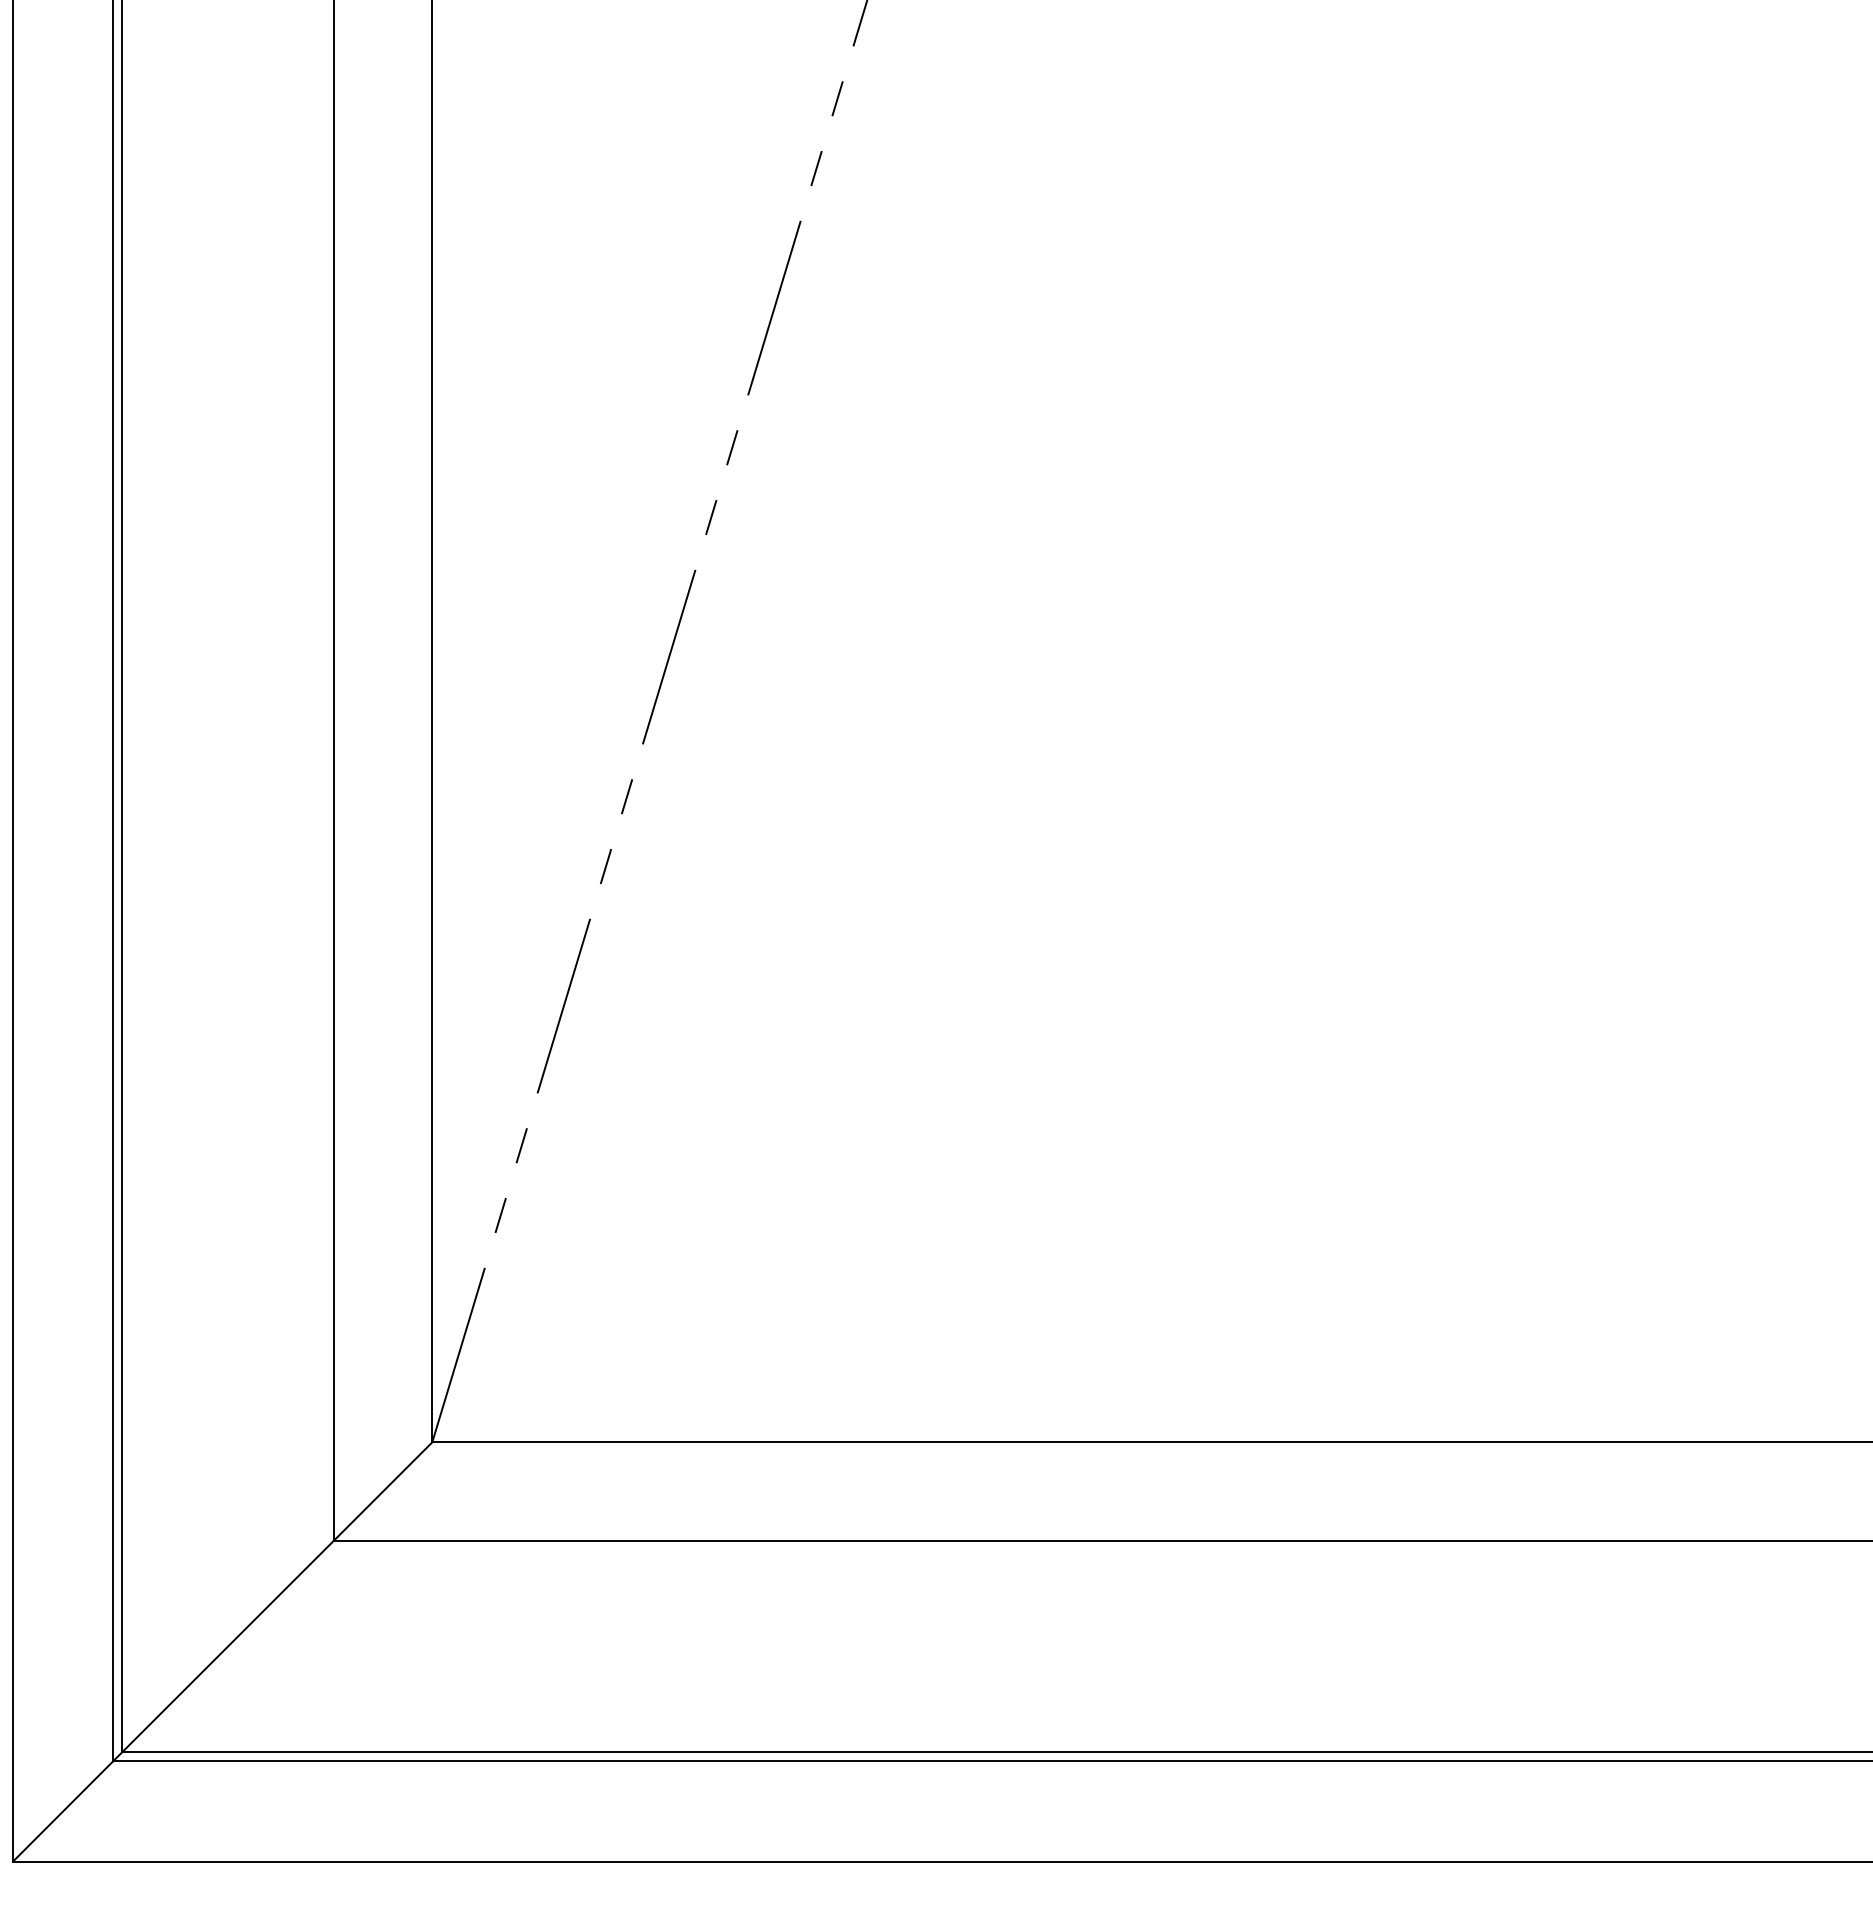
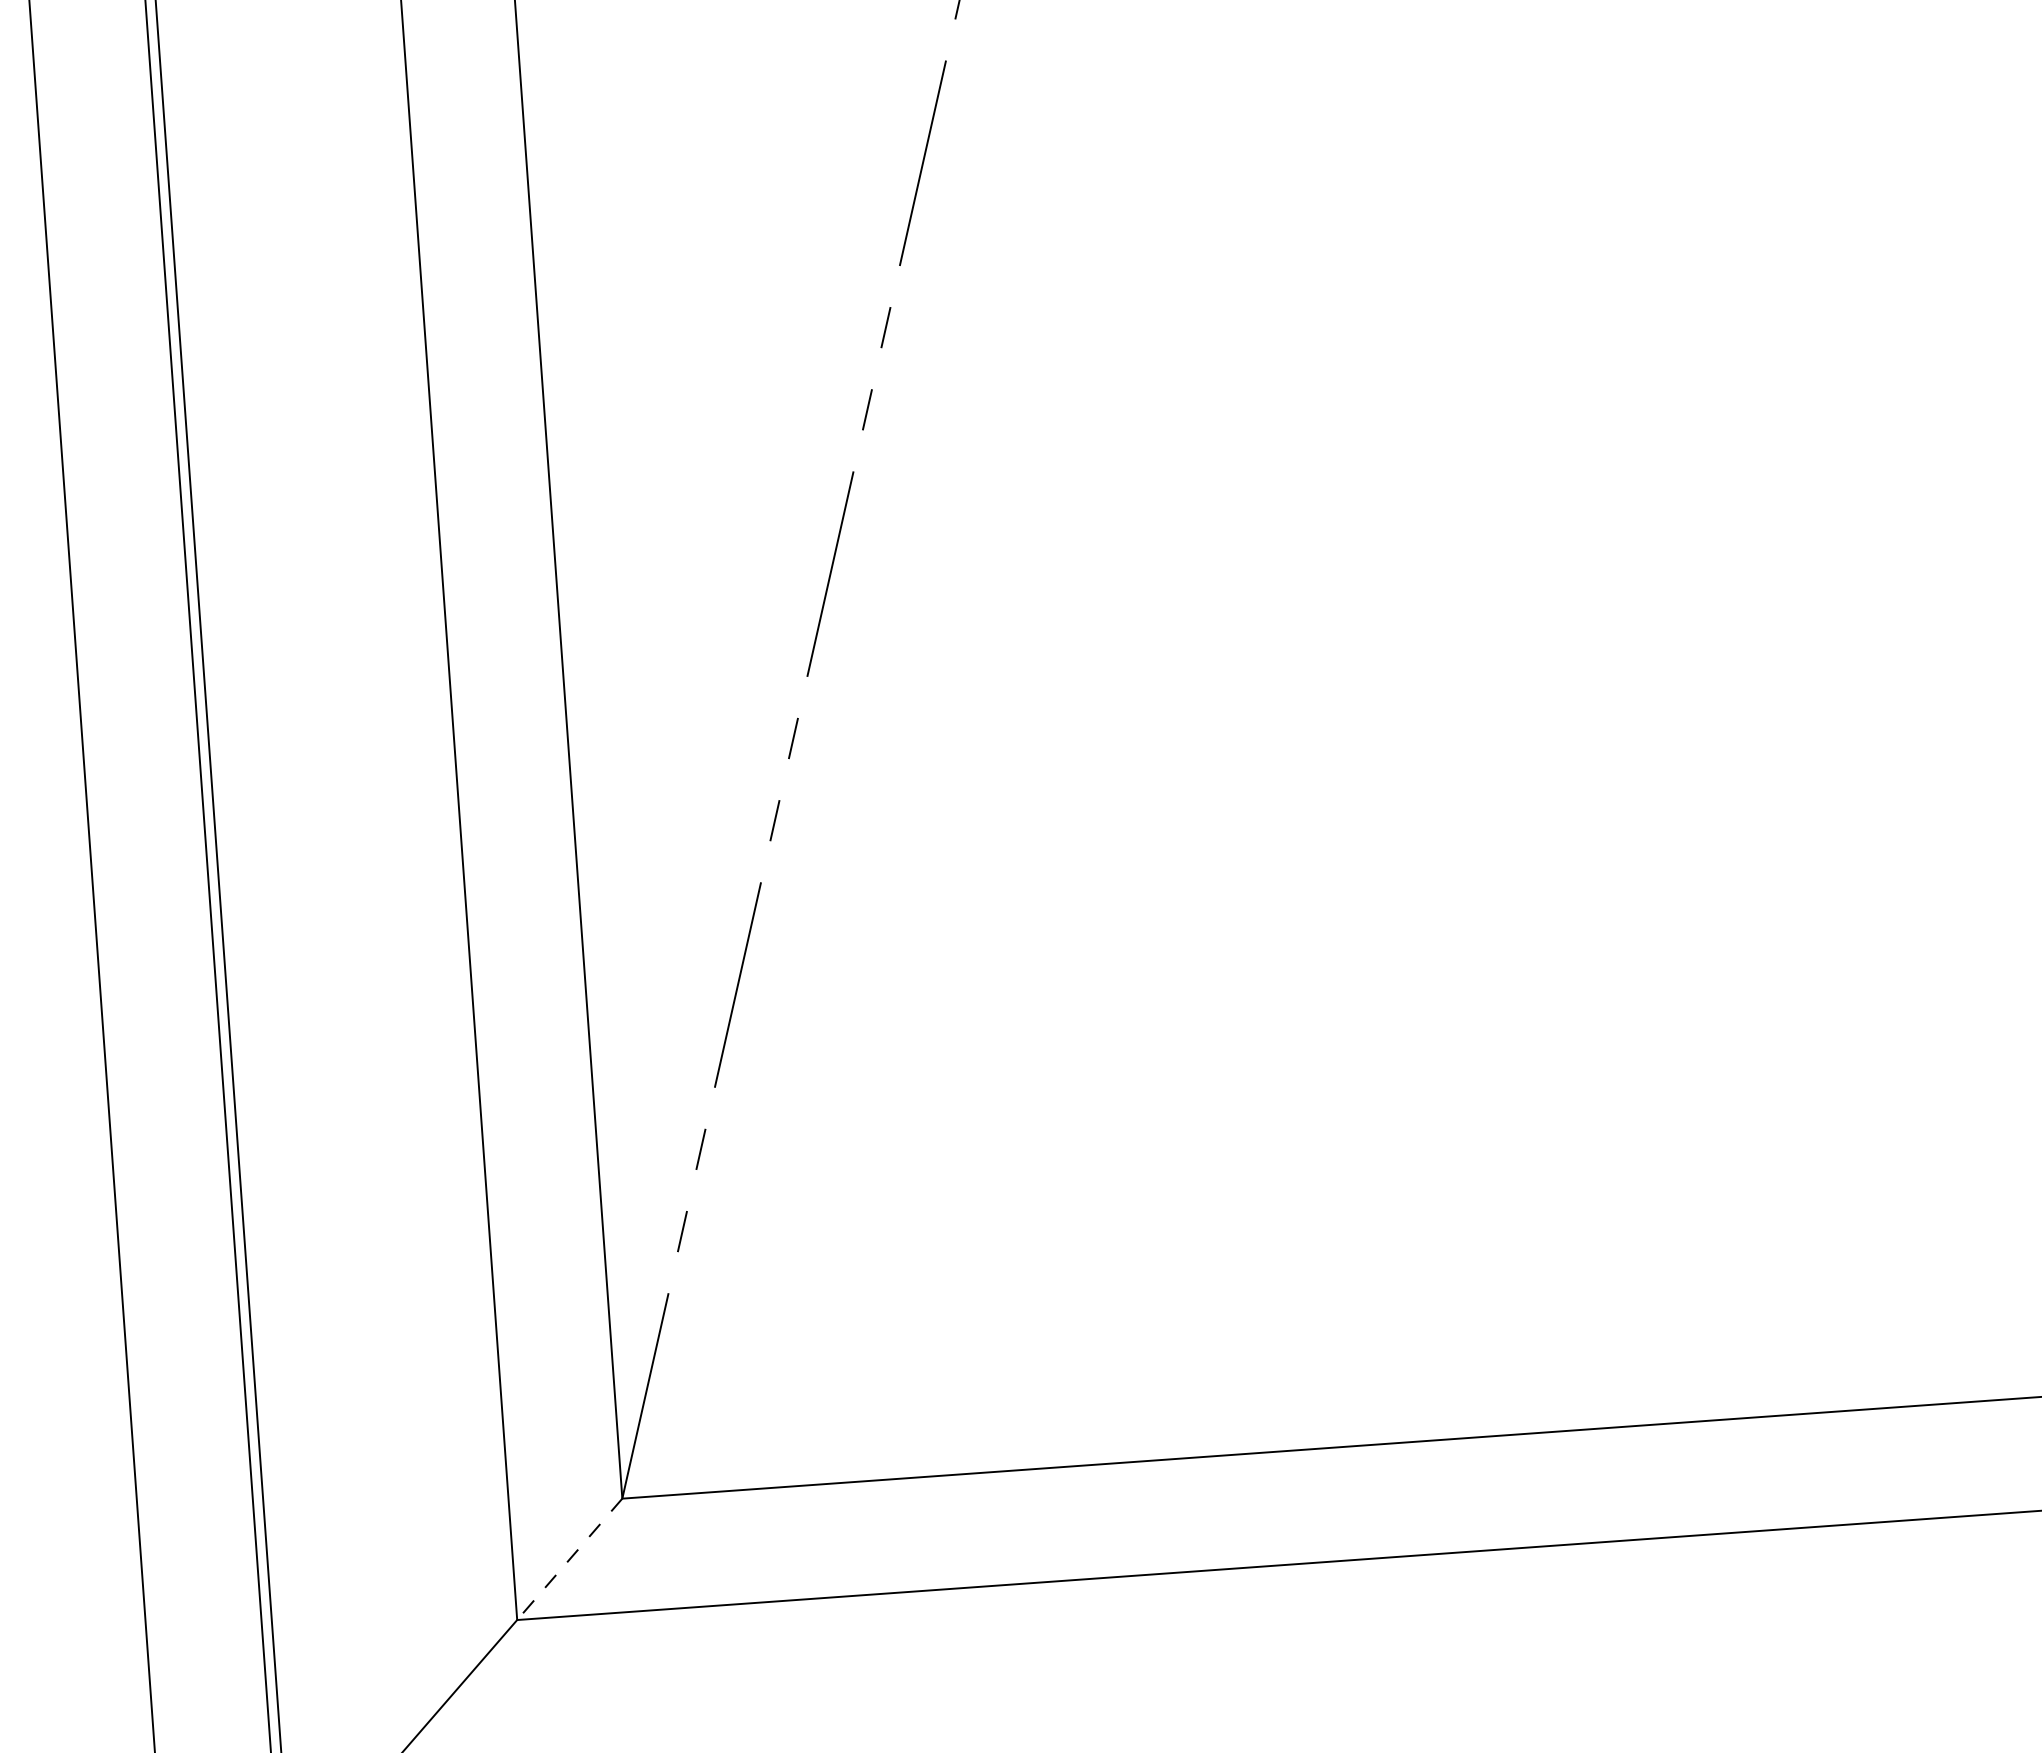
line: (382, 1491) -> (569, 1559), solid -> dashed

